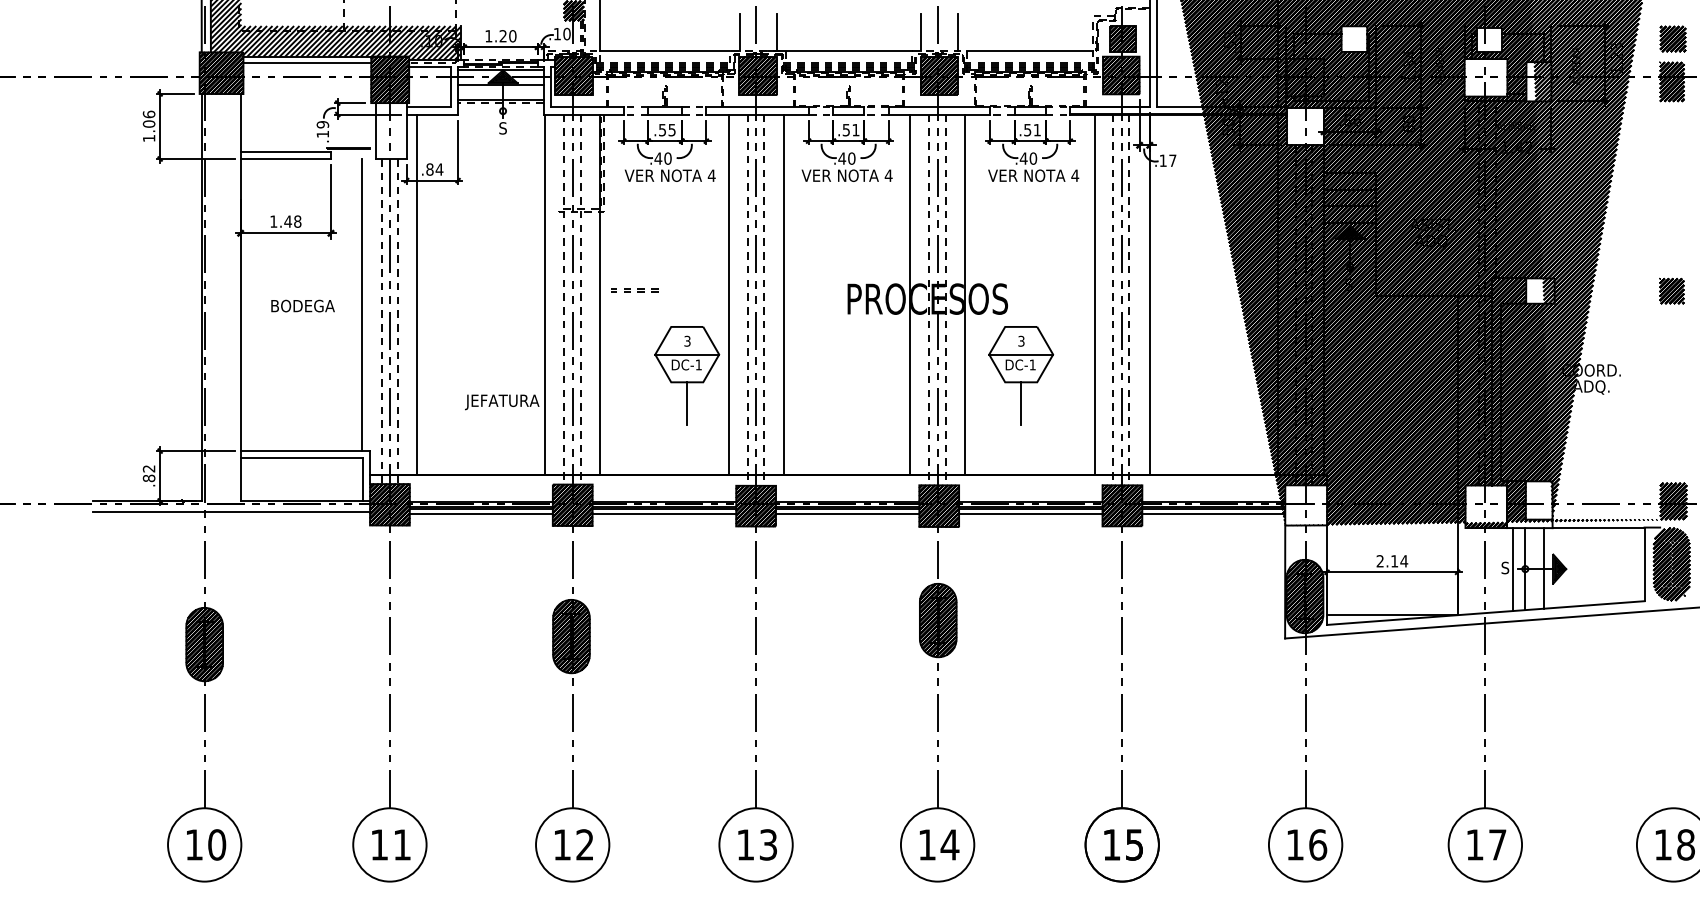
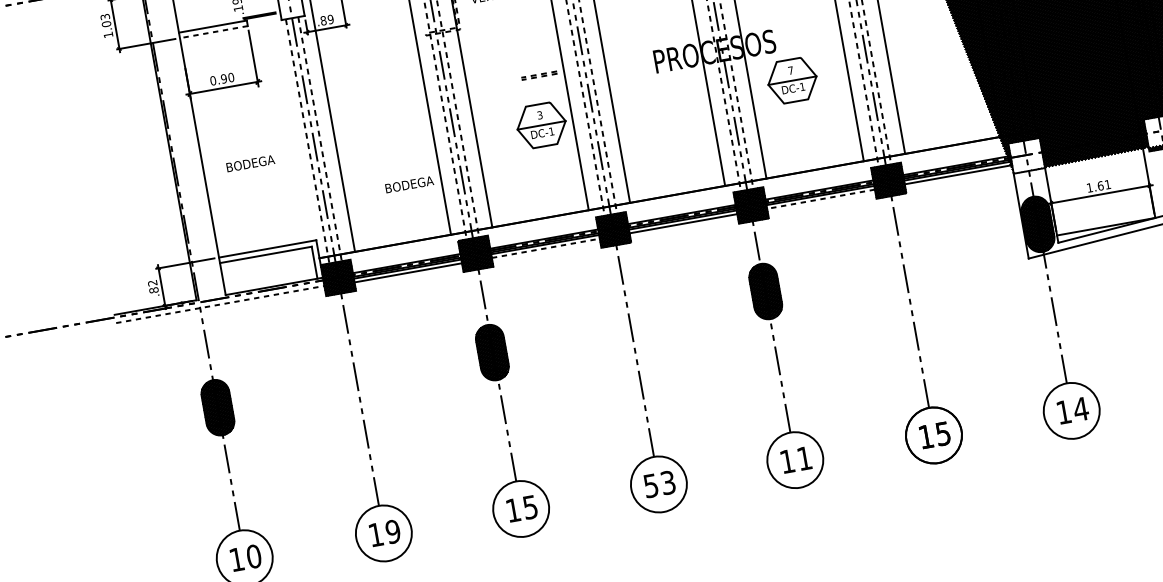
text: (148, 114) -> (104, 17), 1.06 -> 1.03
line: (285, 159) -> (213, 32), solid -> dashed
text: (439, 169) -> (330, 19), .84 -> .89
text: (285, 221) -> (222, 79), 1.48 -> 0.90
part: (634, 290) -> (539, 76), moved
text: (302, 305) -> (250, 163), moved
line: (362, 305) -> (291, 131), removed
text: (1021, 340) -> (790, 70), 3 -> 7
text: (502, 402) -> (409, 186), JEFATURA -> BODEGA
line: (687, 403) -> (548, 162), removed
line: (1021, 403) -> (799, 117), removed
line: (231, 511) -> (220, 304), solid -> dashed
line: (664, 514) -> (545, 248), solid -> dashed
line: (1030, 514) -> (820, 199), solid -> dashed
text: (1392, 561) -> (1099, 186), 2.14 -> 1.61
text: (402, 844) -> (393, 531), 11 -> 19
text: (584, 844) -> (529, 507), 12 -> 15
text: (745, 844) -> (650, 485), 13 -> 53
text: (949, 844) -> (804, 458), 14 -> 11
text: (1317, 844) -> (1080, 409), 16 -> 14

